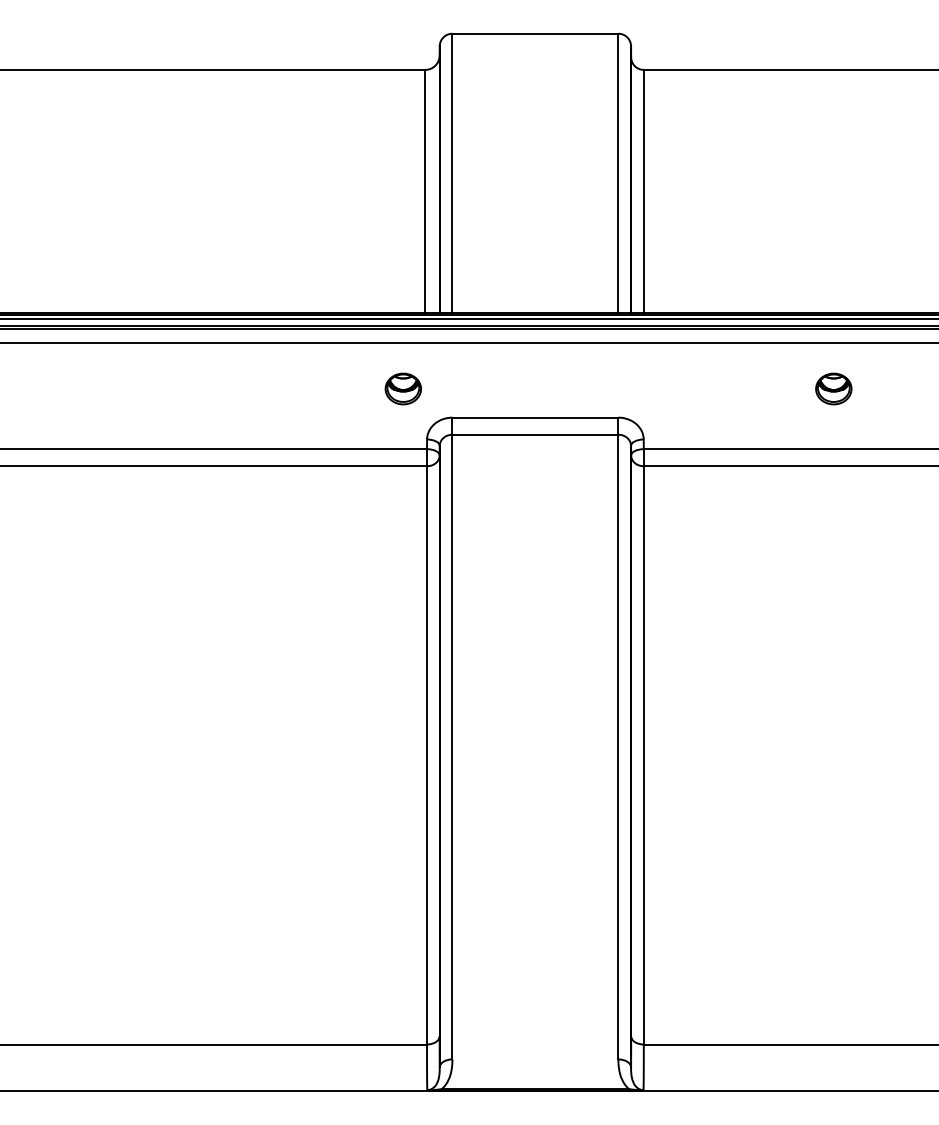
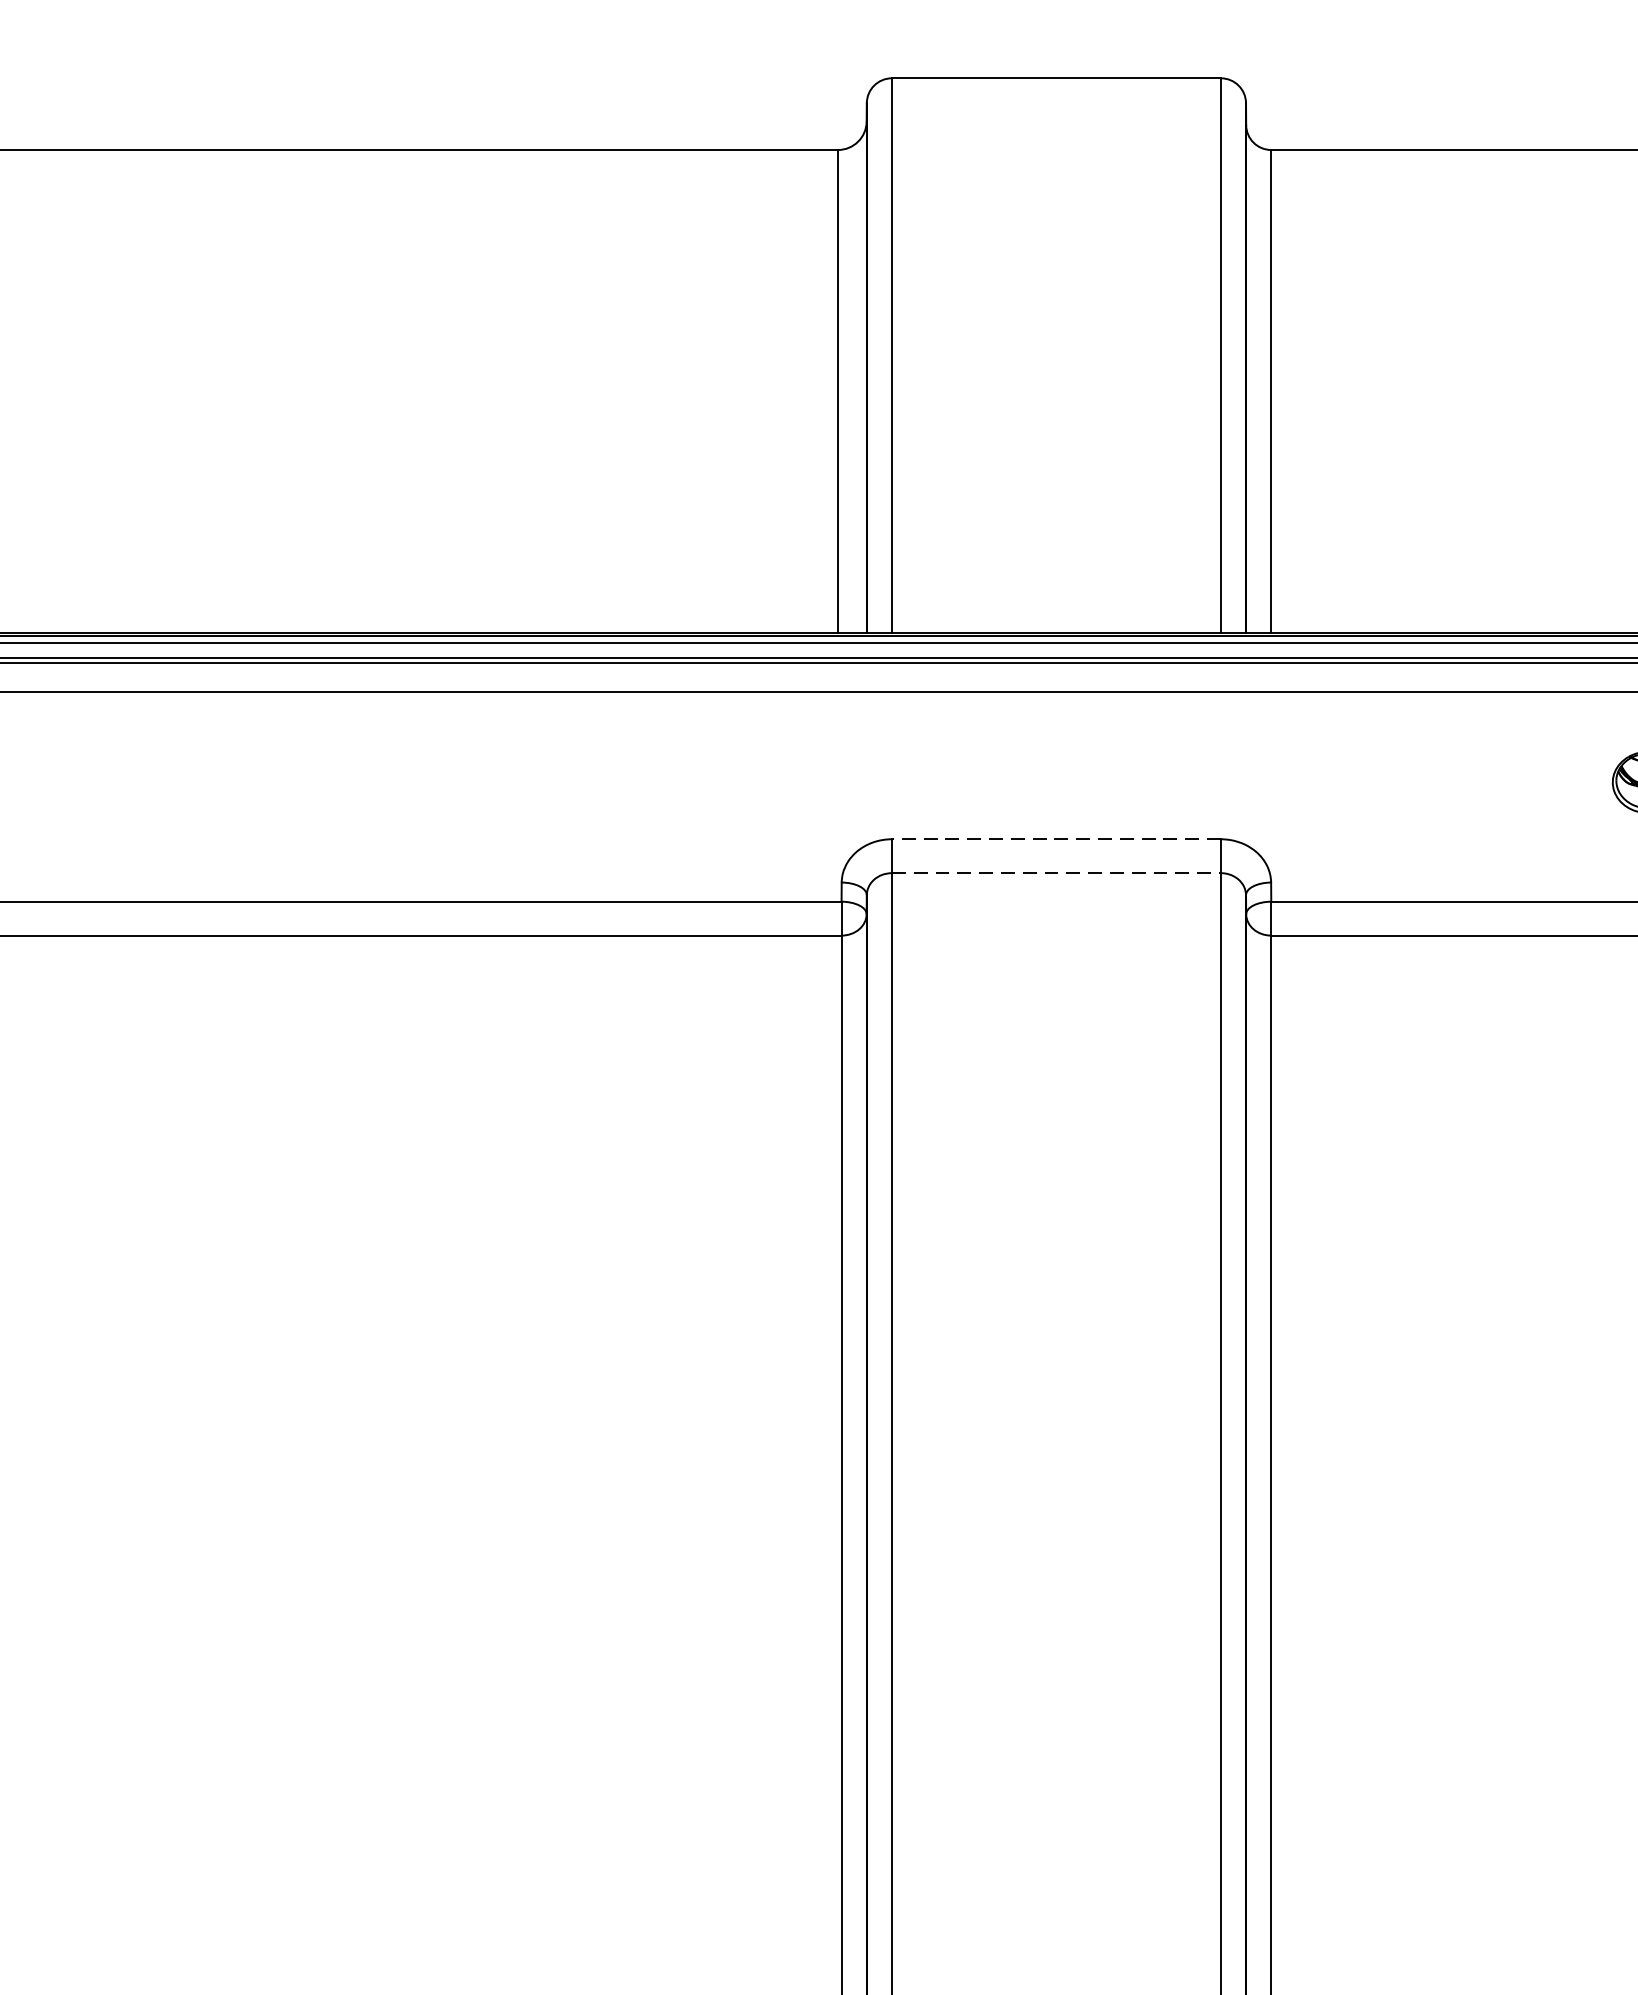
part: (402, 388) -> (792, 781), removed
line: (534, 417) -> (1054, 838), solid -> dashed
line: (535, 434) -> (1056, 872), solid -> dashed

